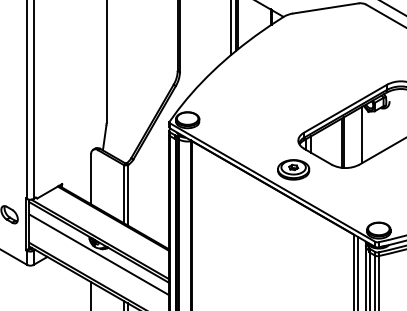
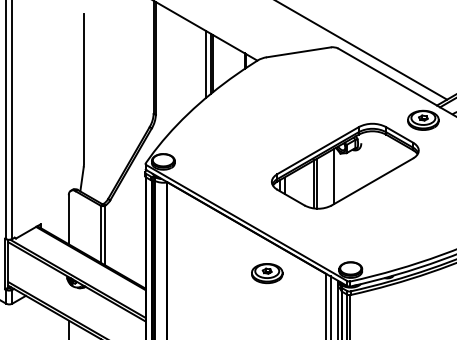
part: (293, 169) -> (267, 273), moved
line: (99, 254) -> (76, 293), removed

